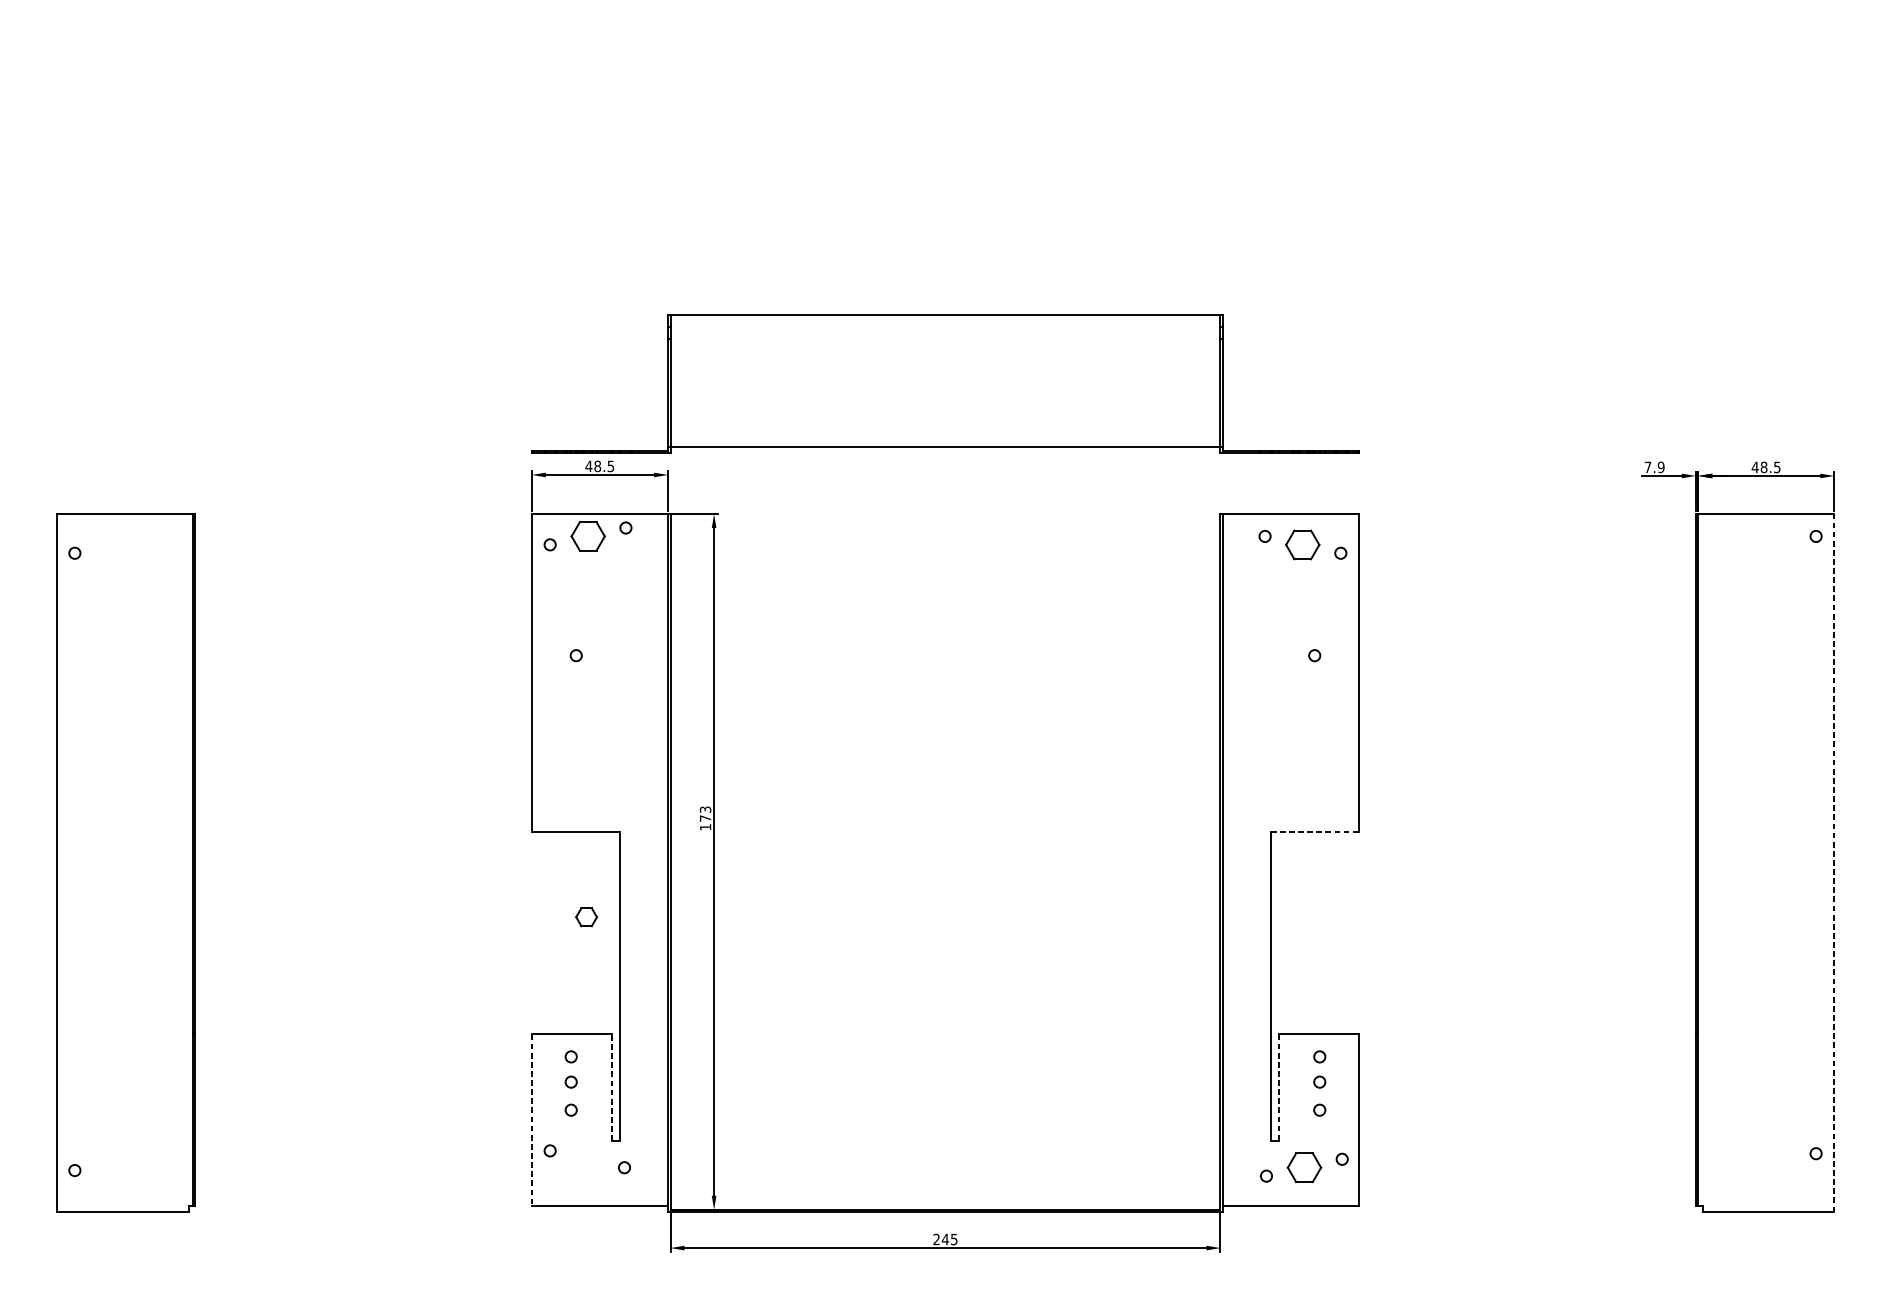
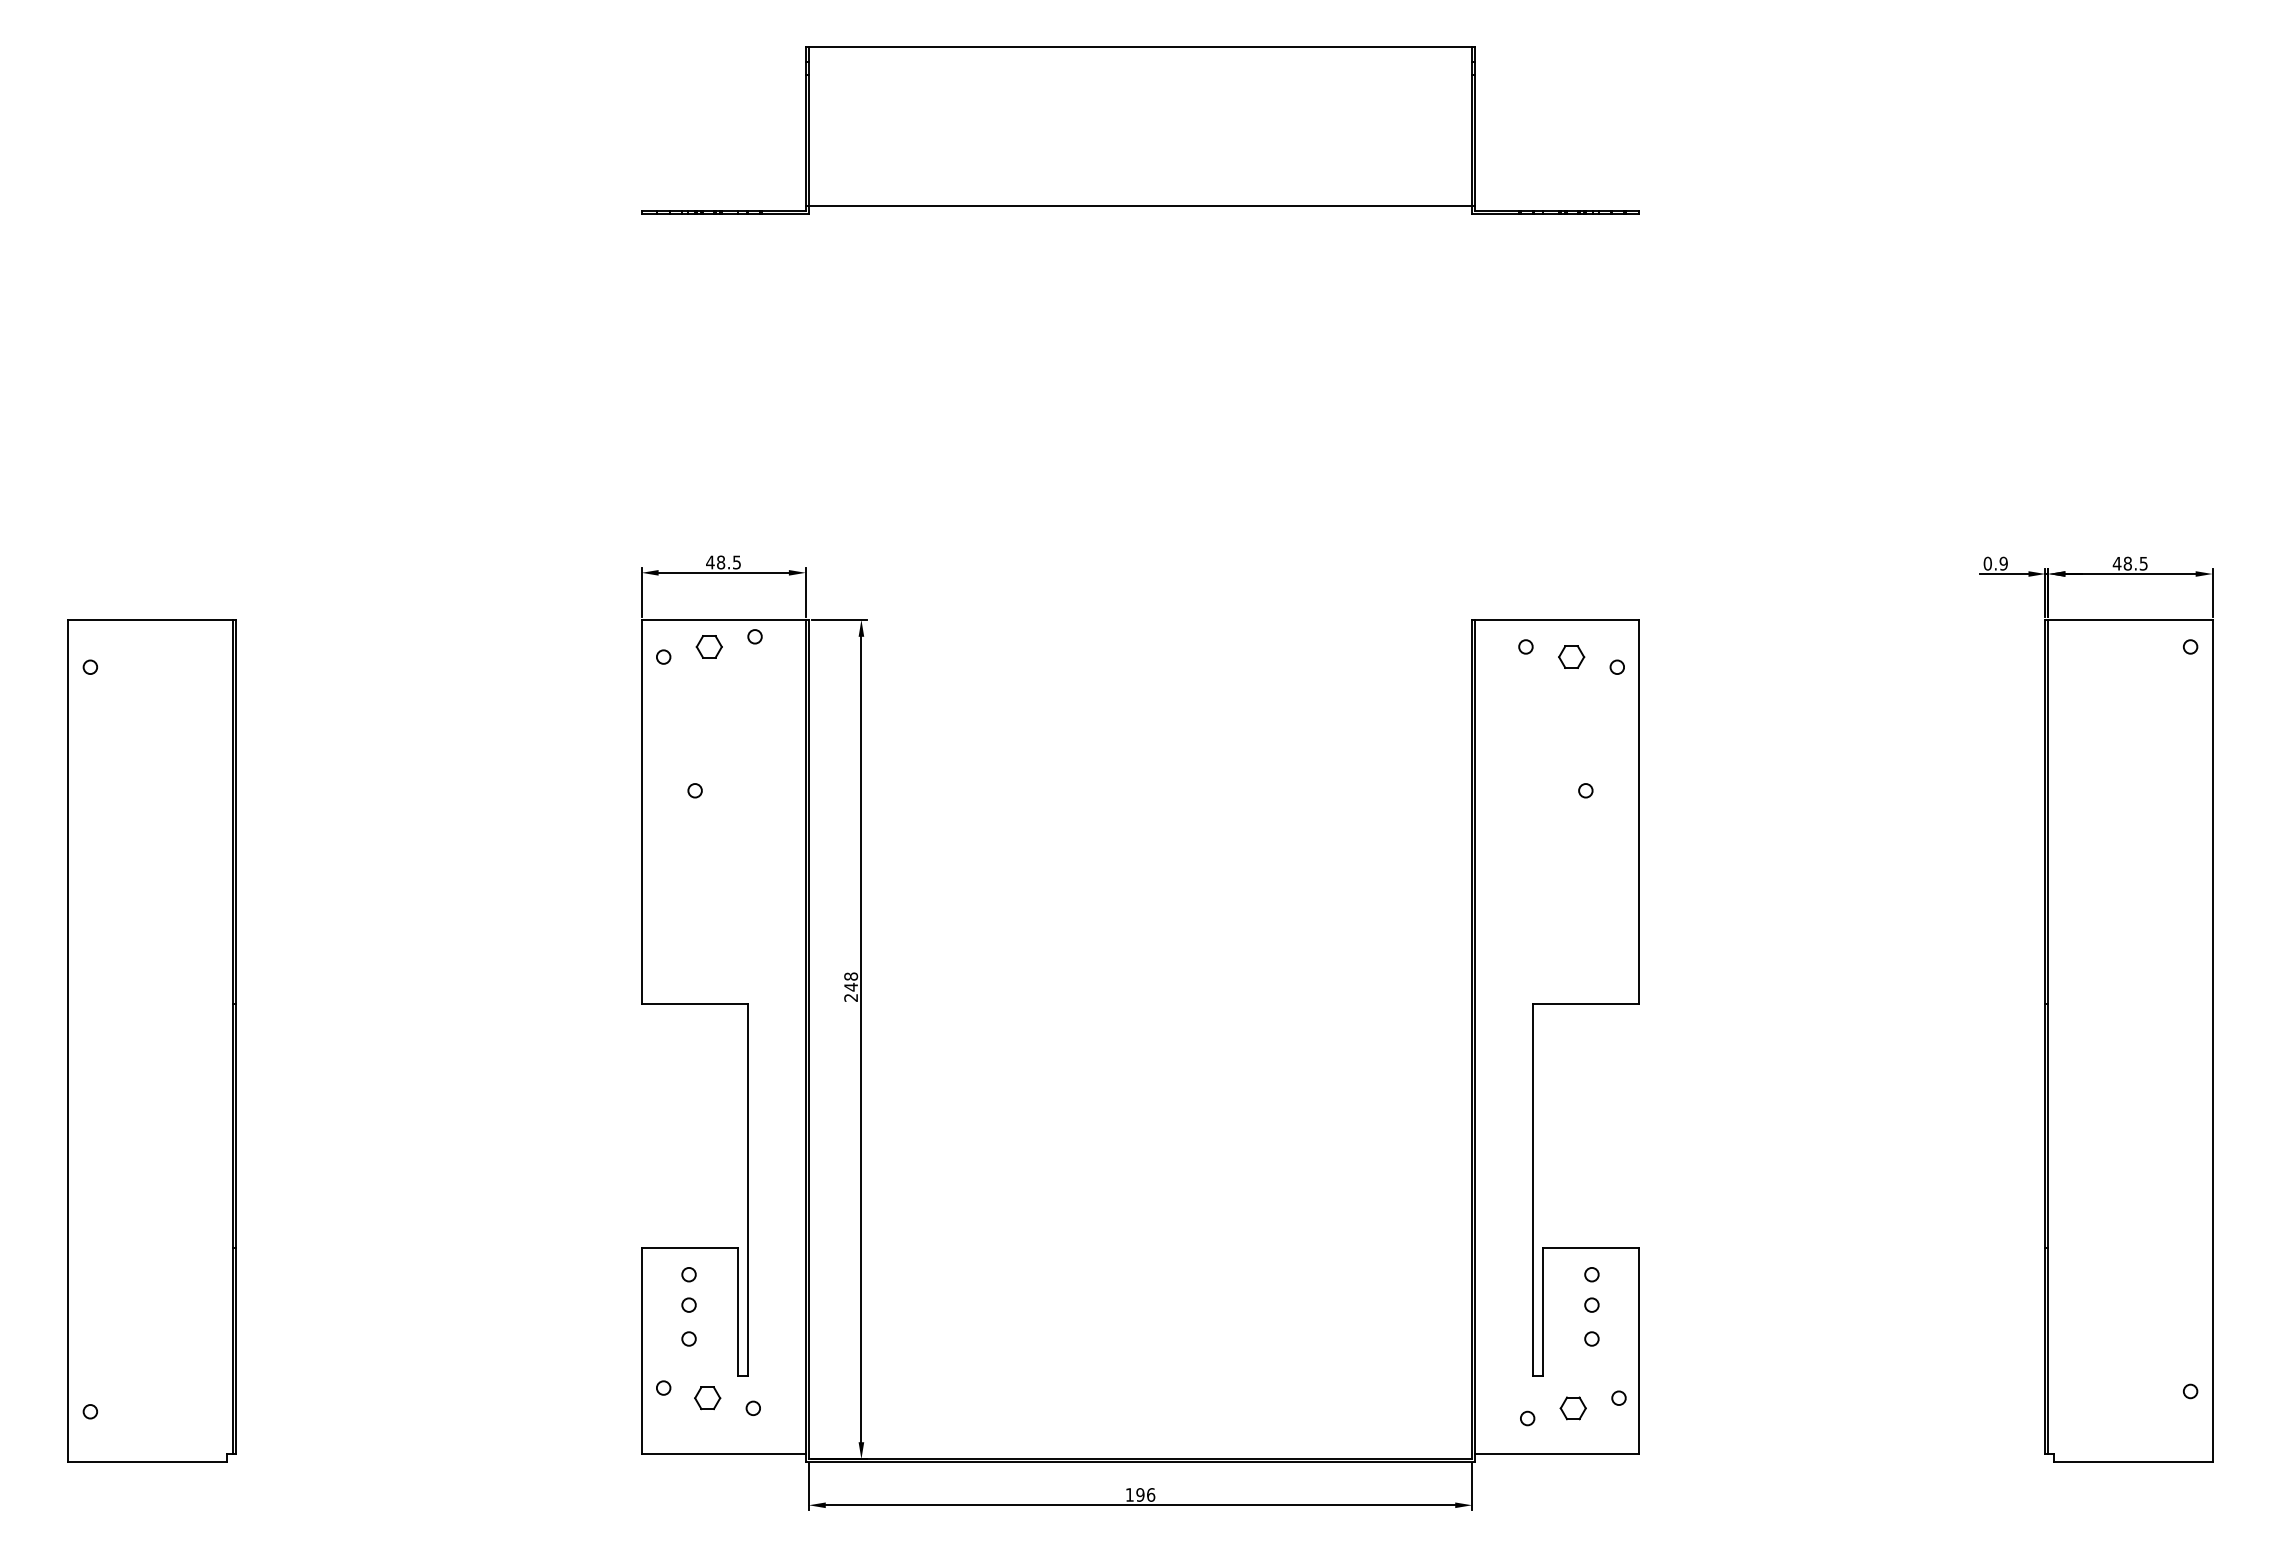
part: (945, 384) -> (1140, 130), moved
text: (1647, 467) -> (1987, 563), 7.9 -> 0.9
part: (587, 536) -> (708, 646), size x0.62
part: (1302, 544) -> (1571, 656), size x0.62
text: (705, 817) -> (850, 986), 173 -> 248
line: (1315, 832) -> (1586, 1003), dashed -> solid
line: (1834, 862) -> (2212, 1040), dashed -> solid
part: (586, 917) -> (707, 1398), moved
line: (612, 1087) -> (738, 1311), dashed -> solid
line: (1278, 1088) -> (1542, 1312), dashed -> solid
line: (531, 1120) -> (641, 1351), dashed -> solid
part: (1303, 1167) -> (1572, 1408), size x0.62
text: (945, 1239) -> (1140, 1494), 245 -> 196

